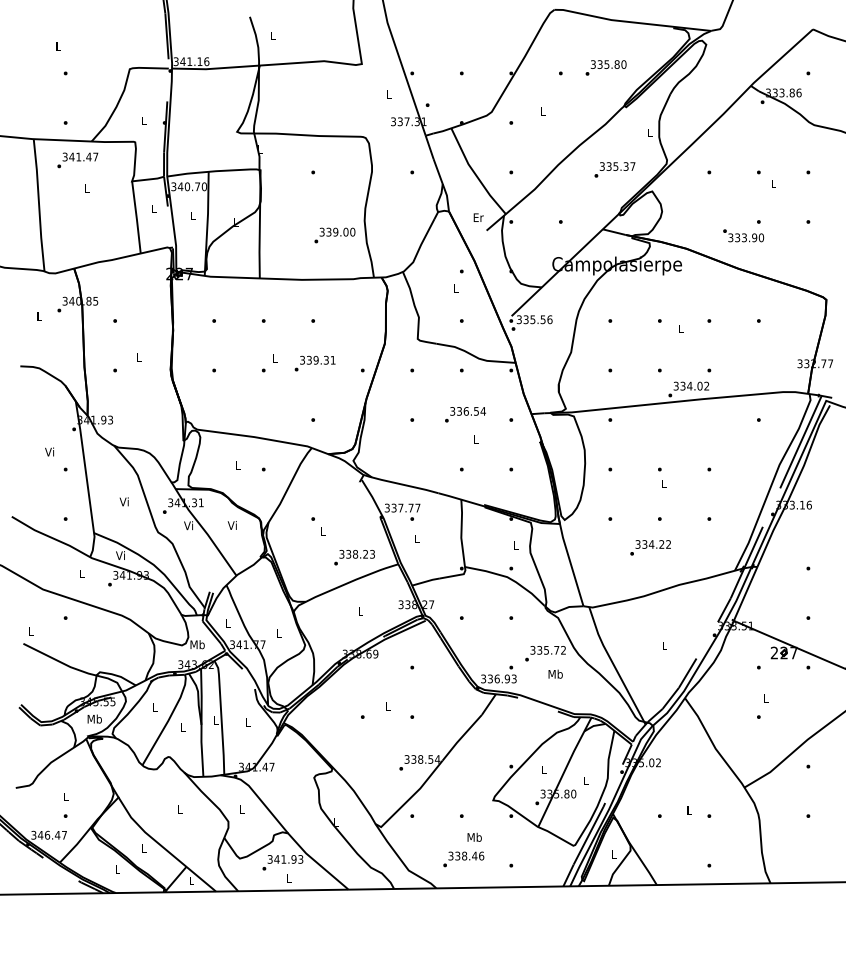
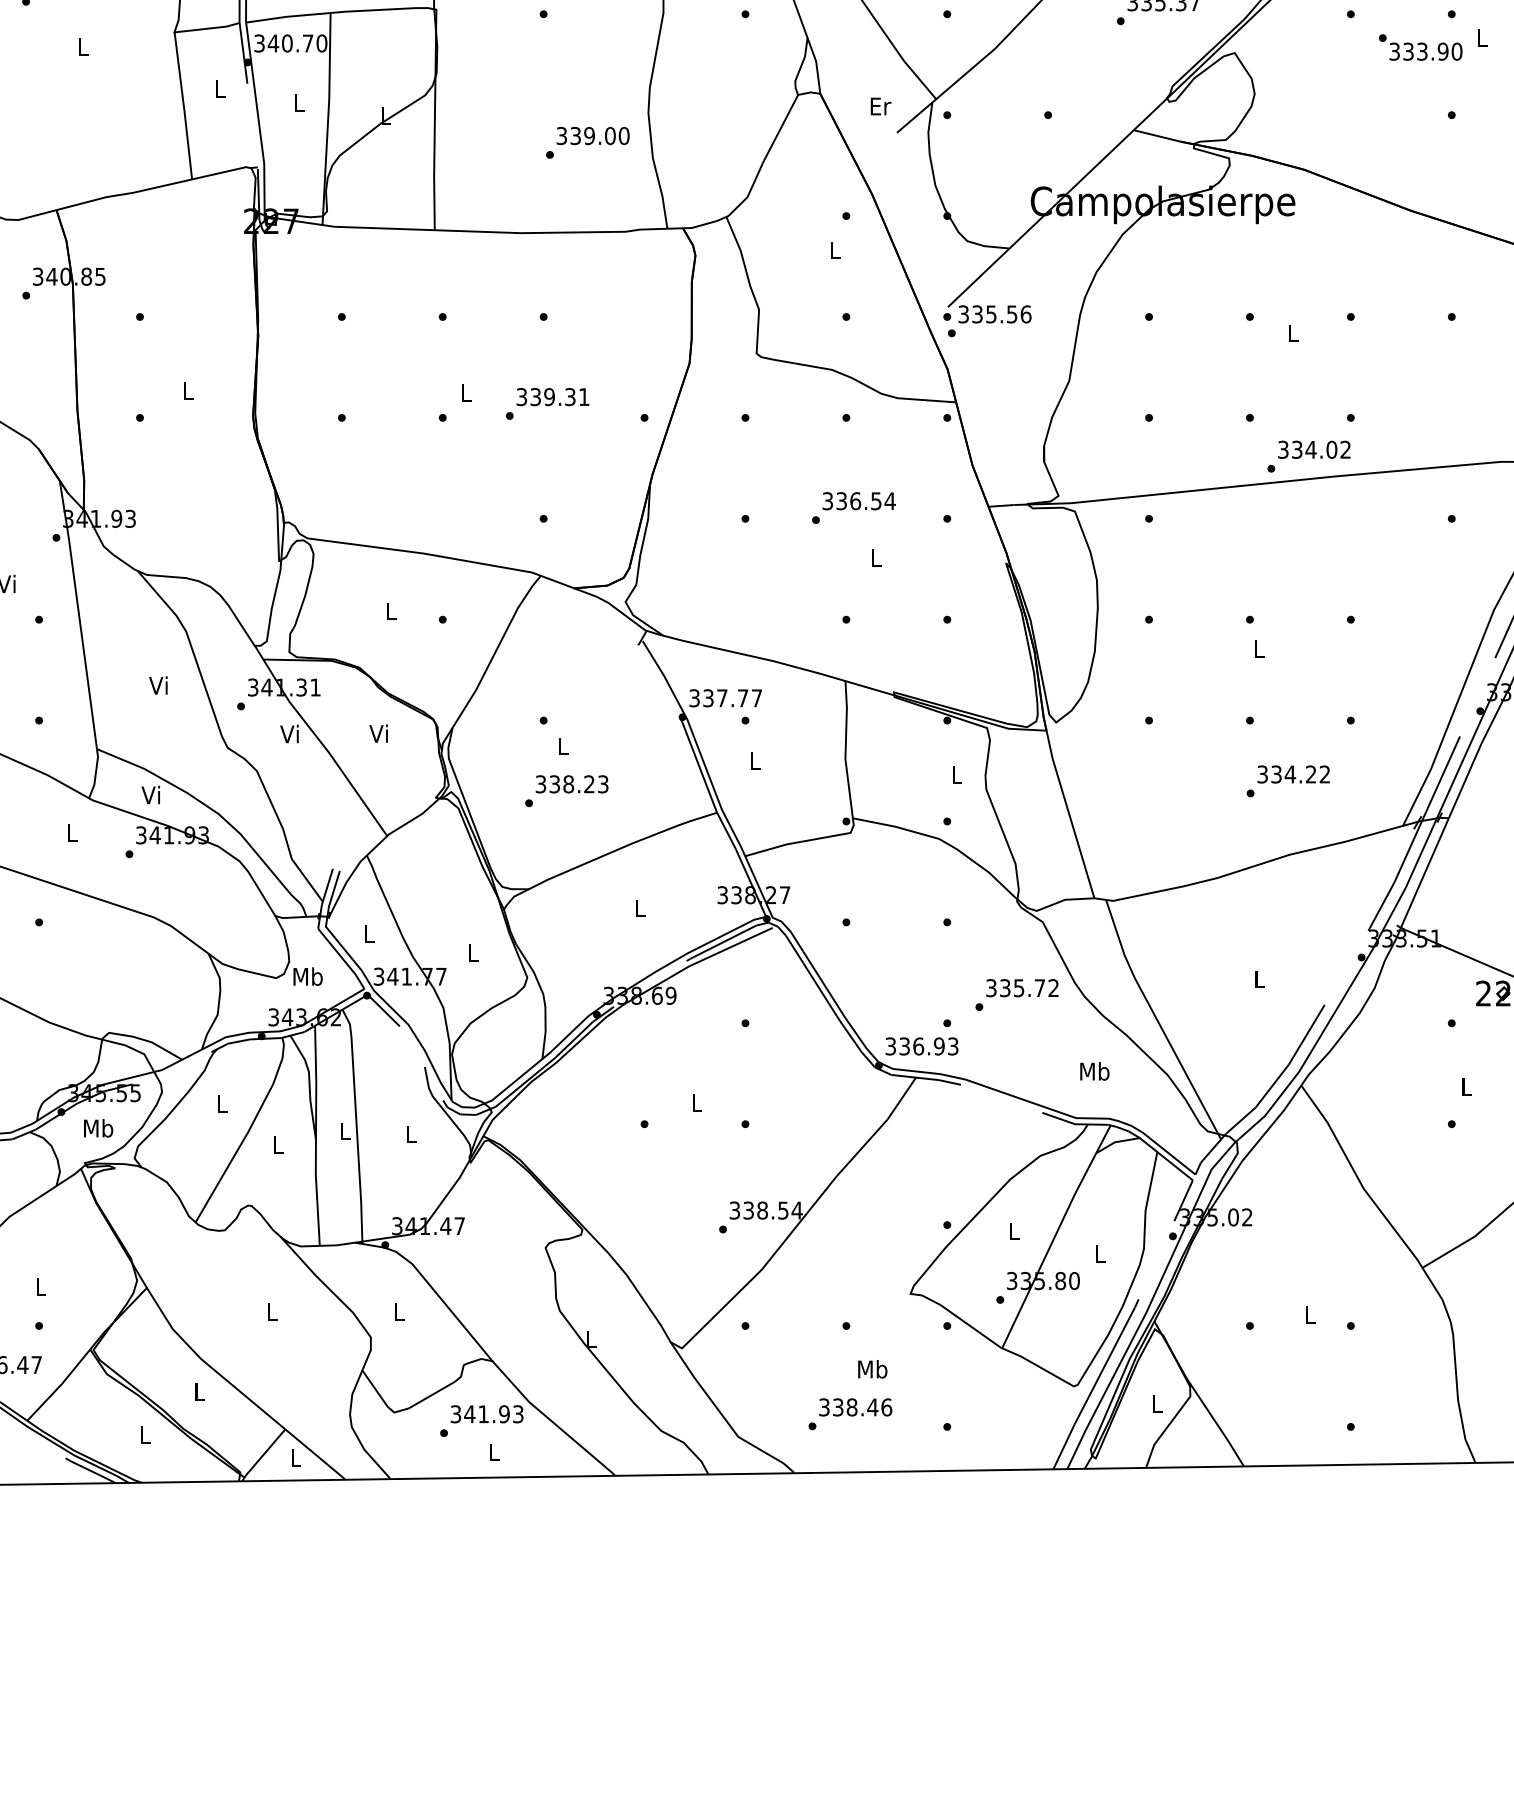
text: (743, 235) -> (1420, 46), moved
text: (650, 547) -> (1288, 780), moved
text: (354, 557) -> (566, 790), moved
text: (555, 673) -> (1094, 1069), moved

